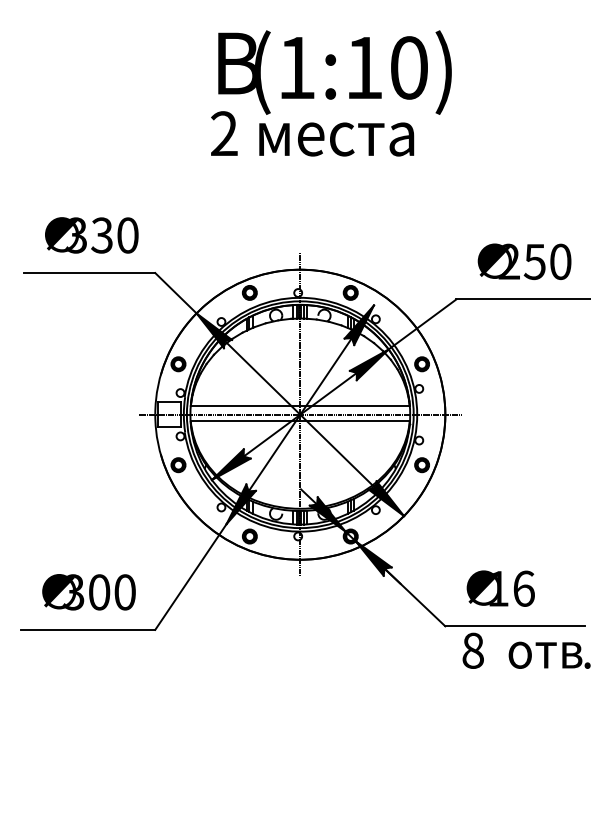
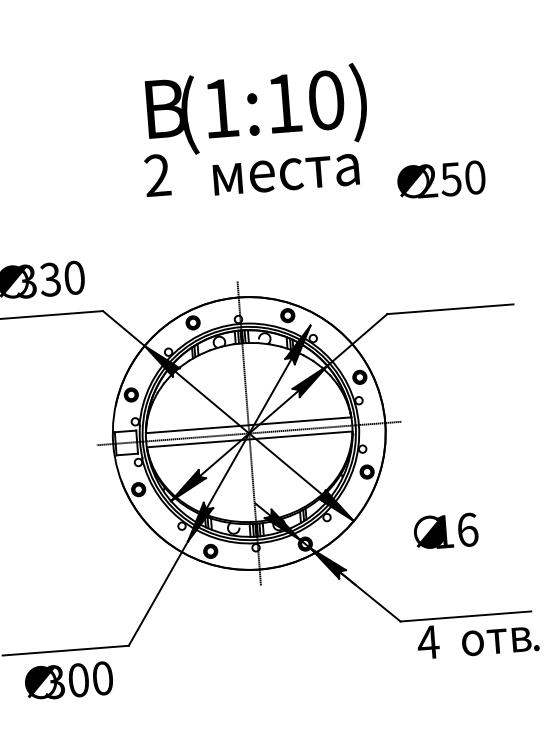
text: (336, 139) -> (286, 174), moved
text: (524, 261) -> (441, 179), moved
text: (500, 588) -> (445, 531), moved
text: (88, 592) -> (68, 681), moved
text: (472, 650) -> (427, 642), 8 -> 4

